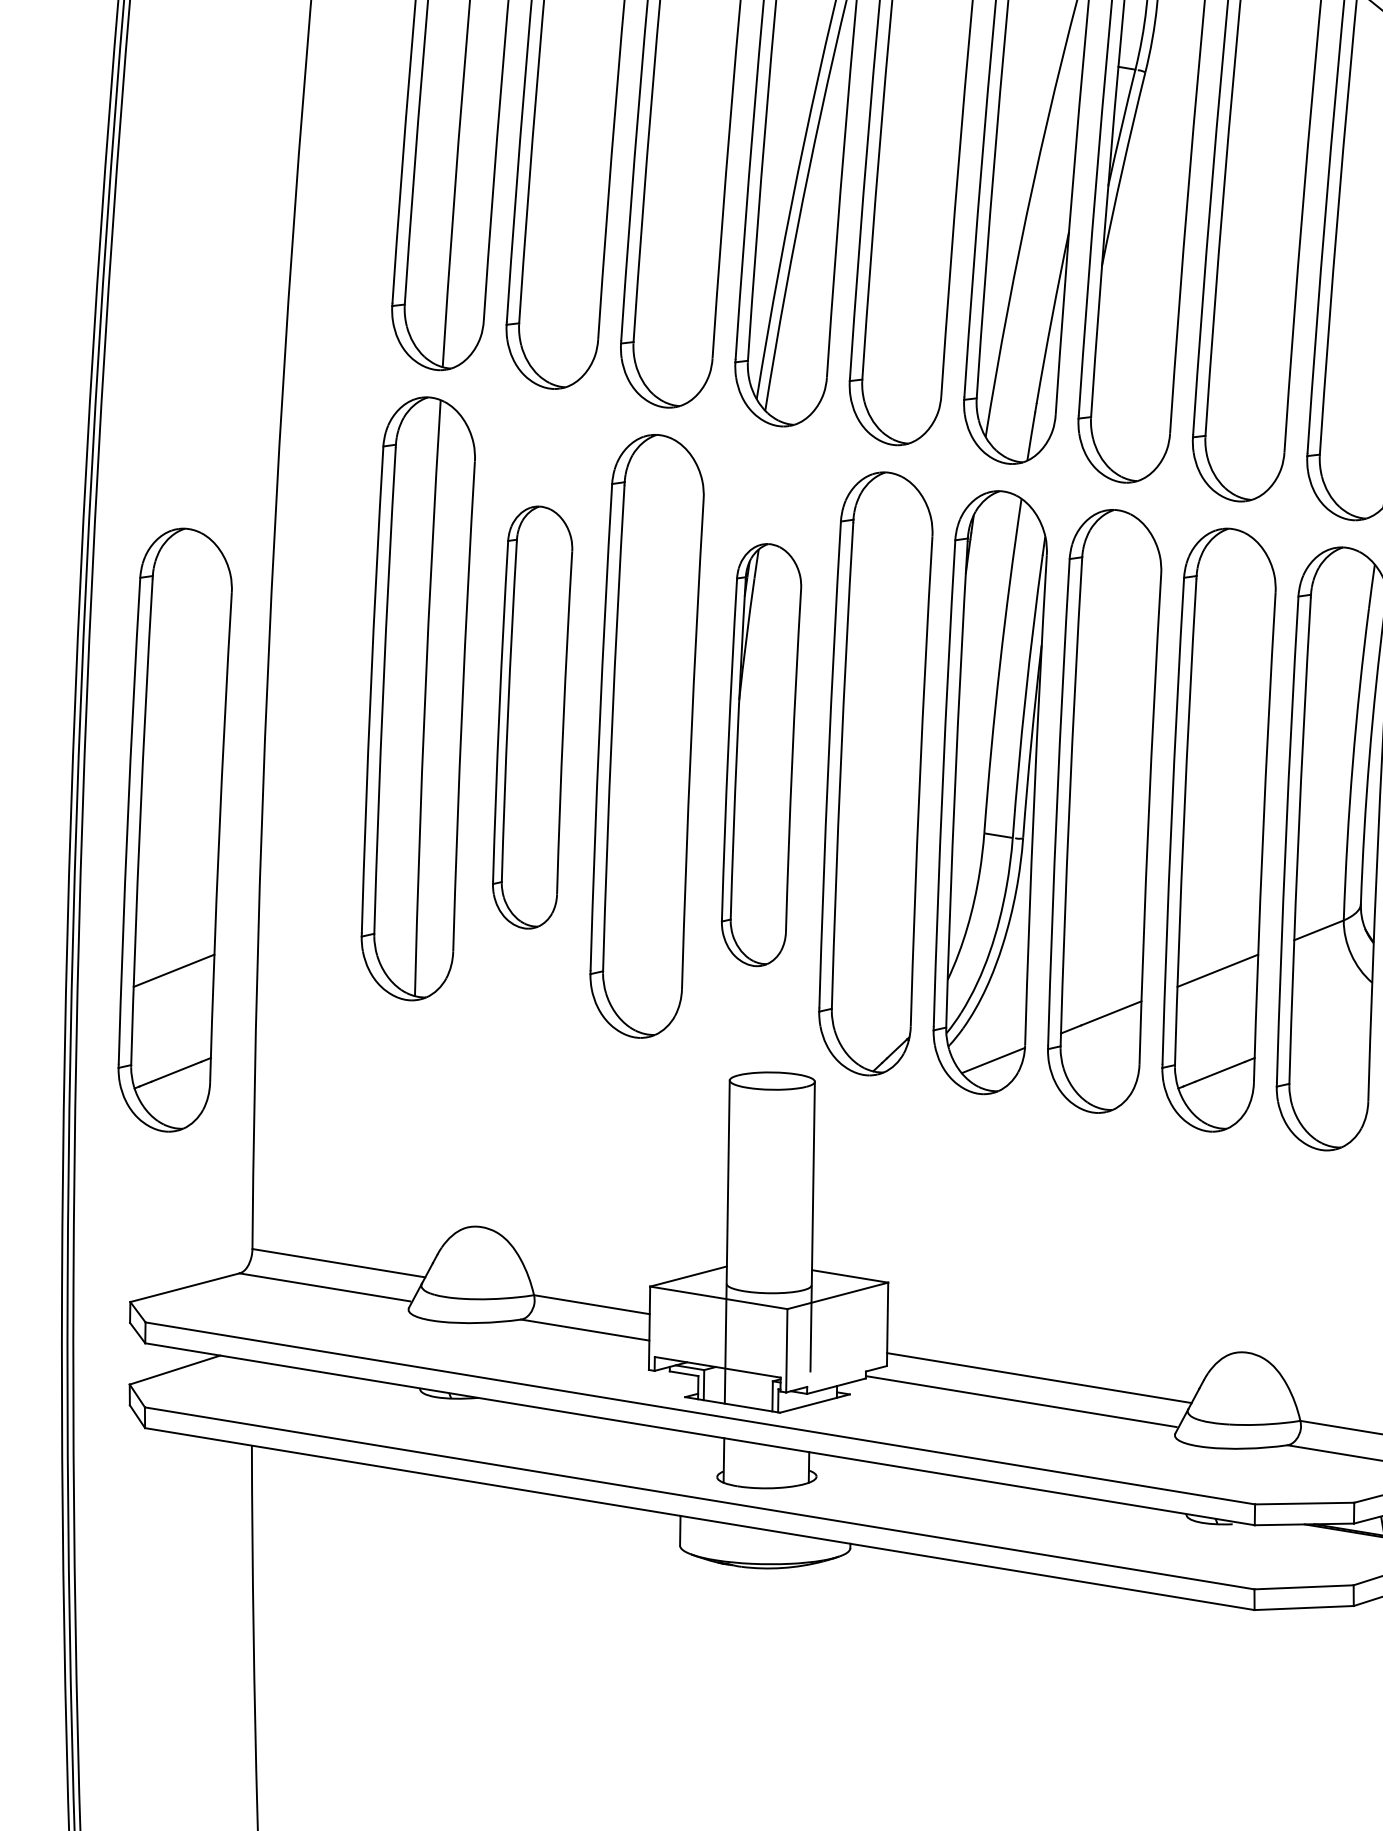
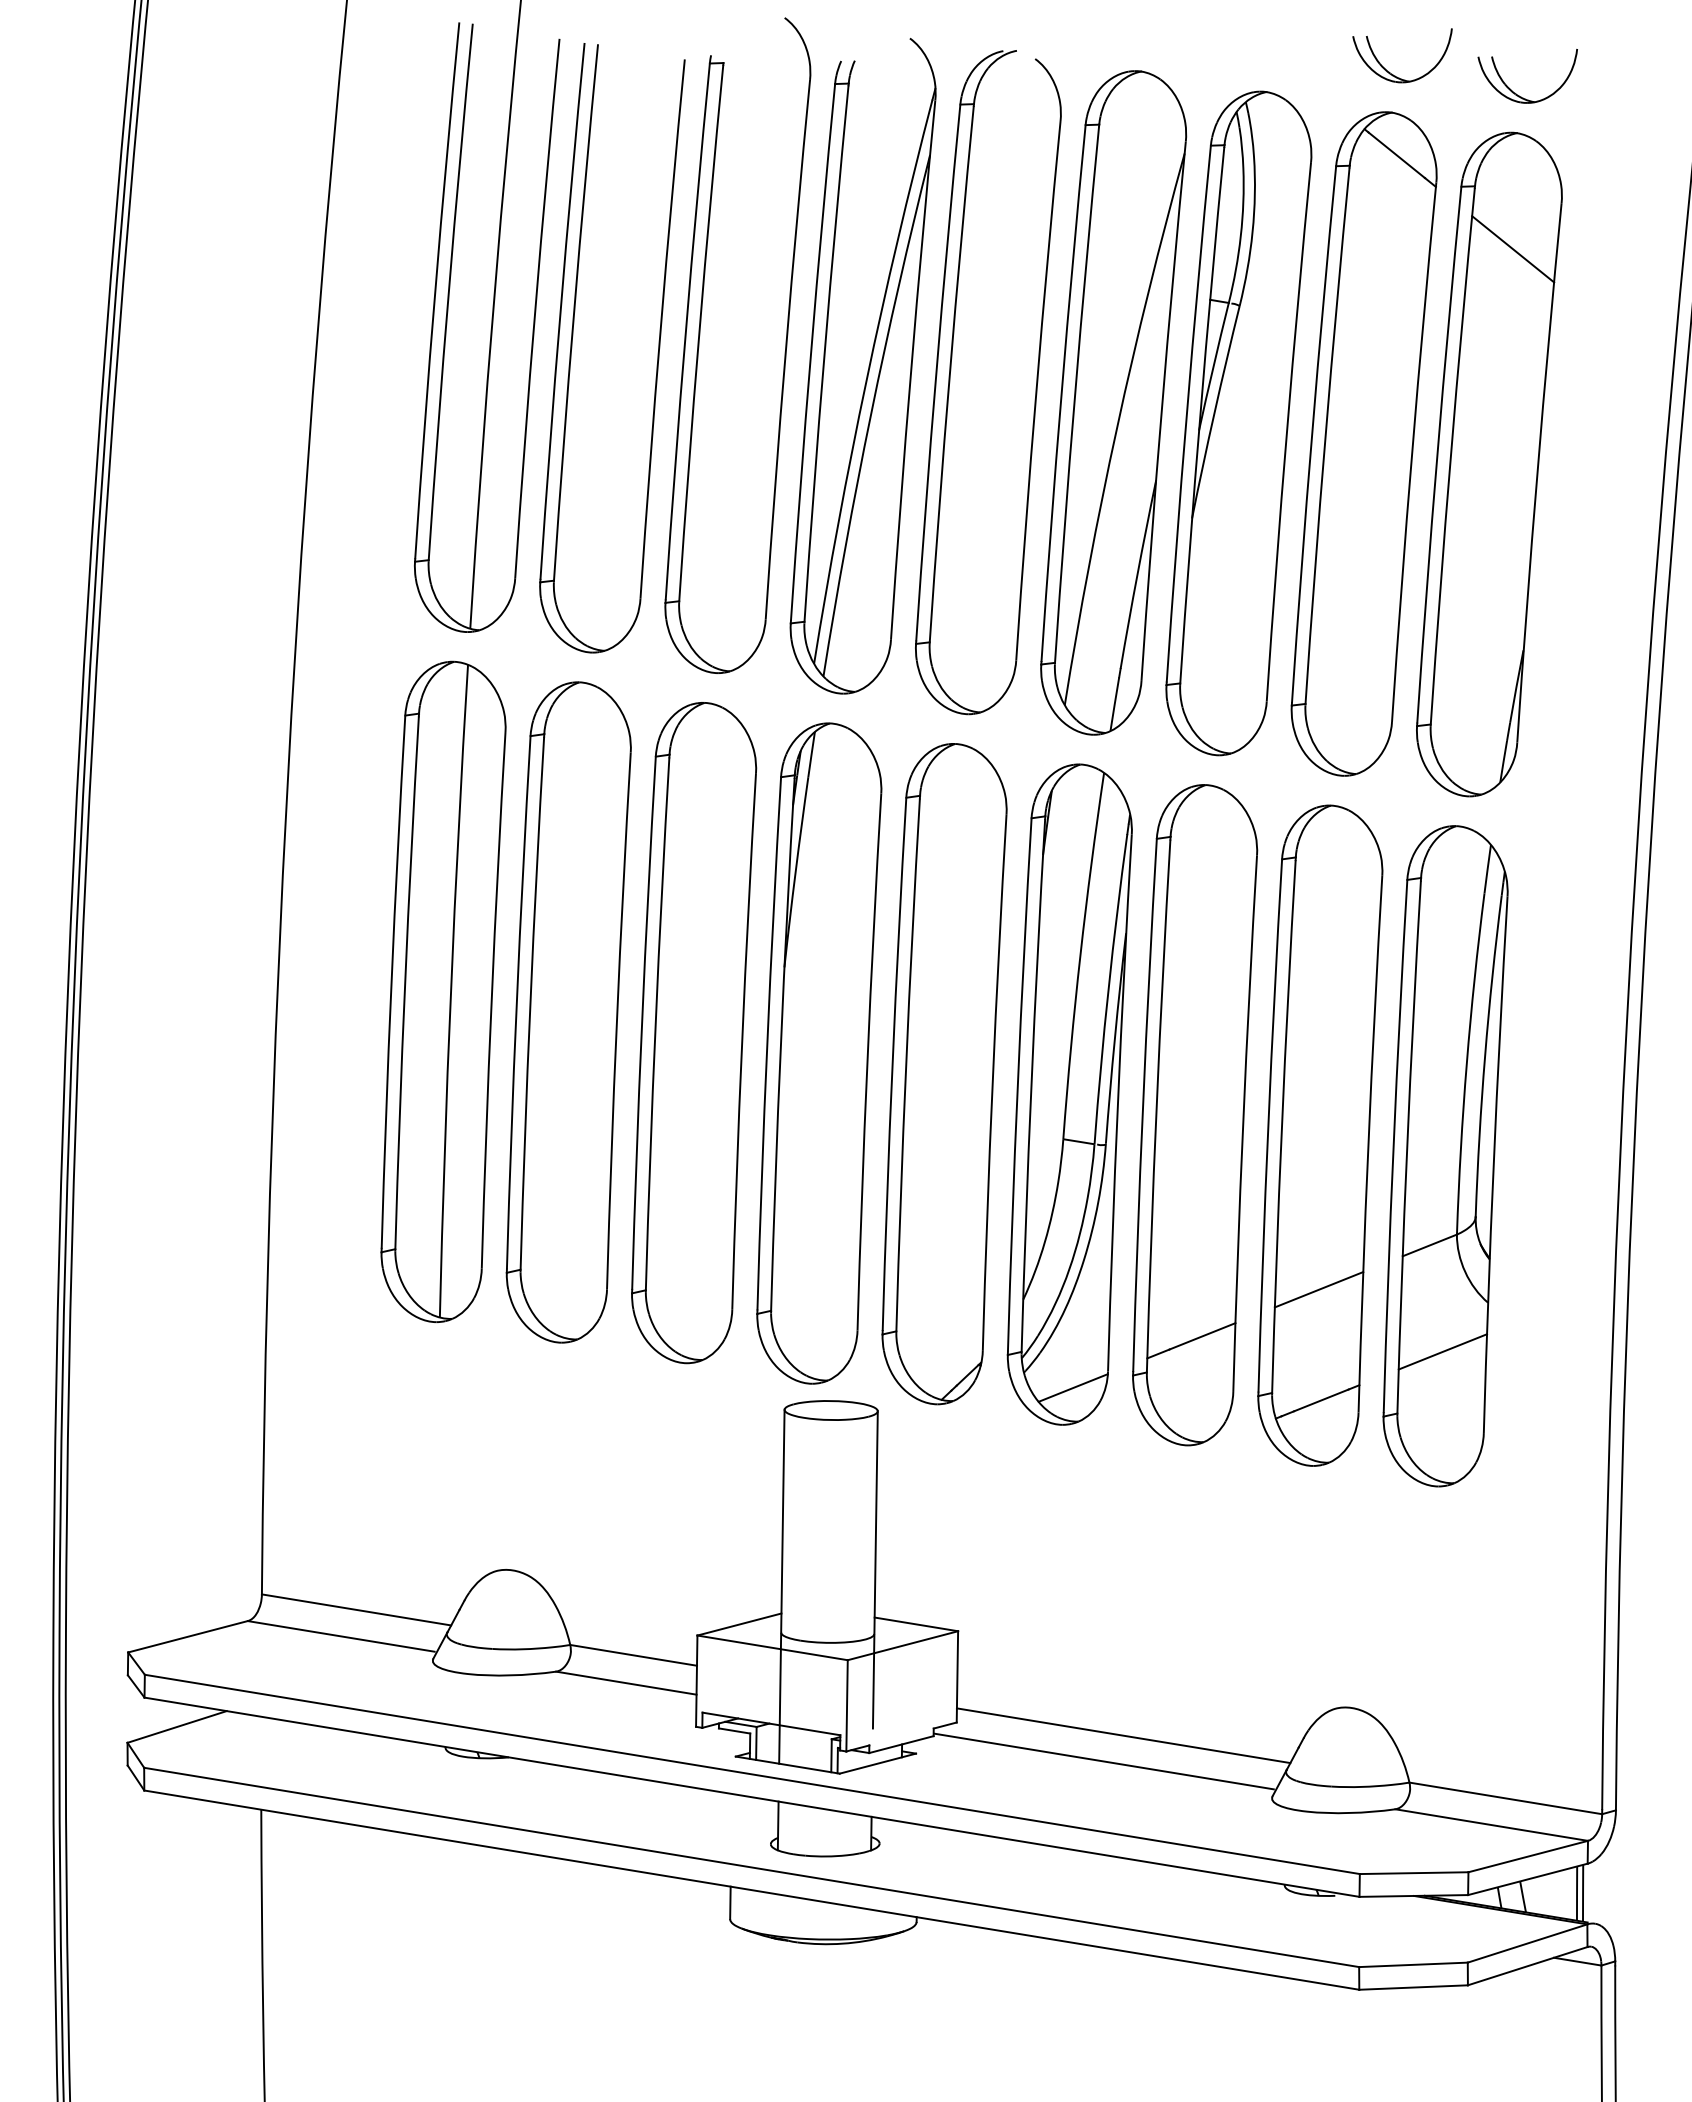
part: (532, 717) -> (568, 1012), size x1.43
part: (761, 755) -> (819, 1053), size x1.43
part: (175, 829) -> (177, 1135), removed
line: (1330, 1027) -> (1442, 1351), added

